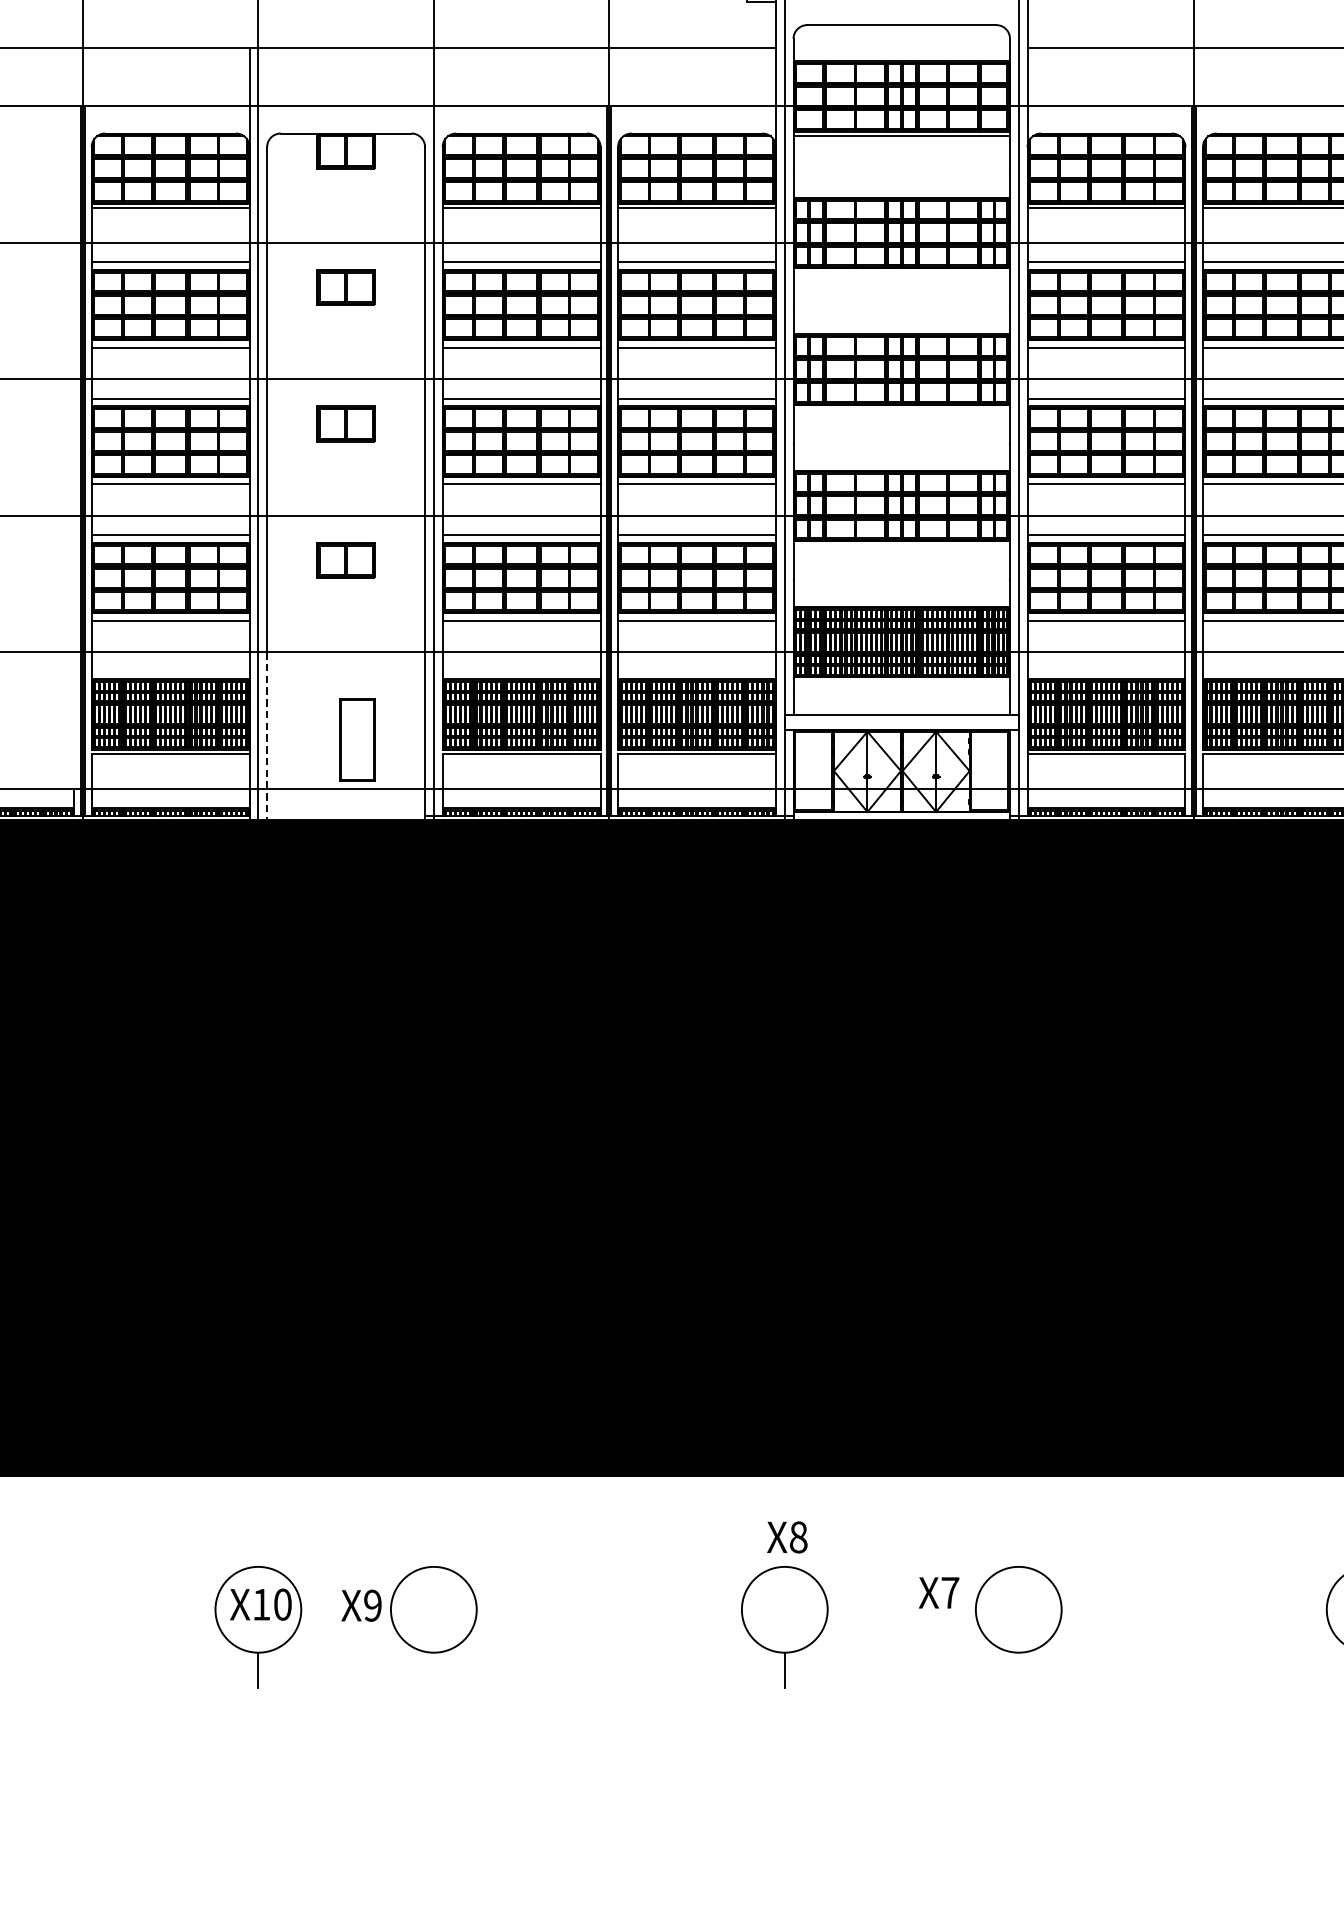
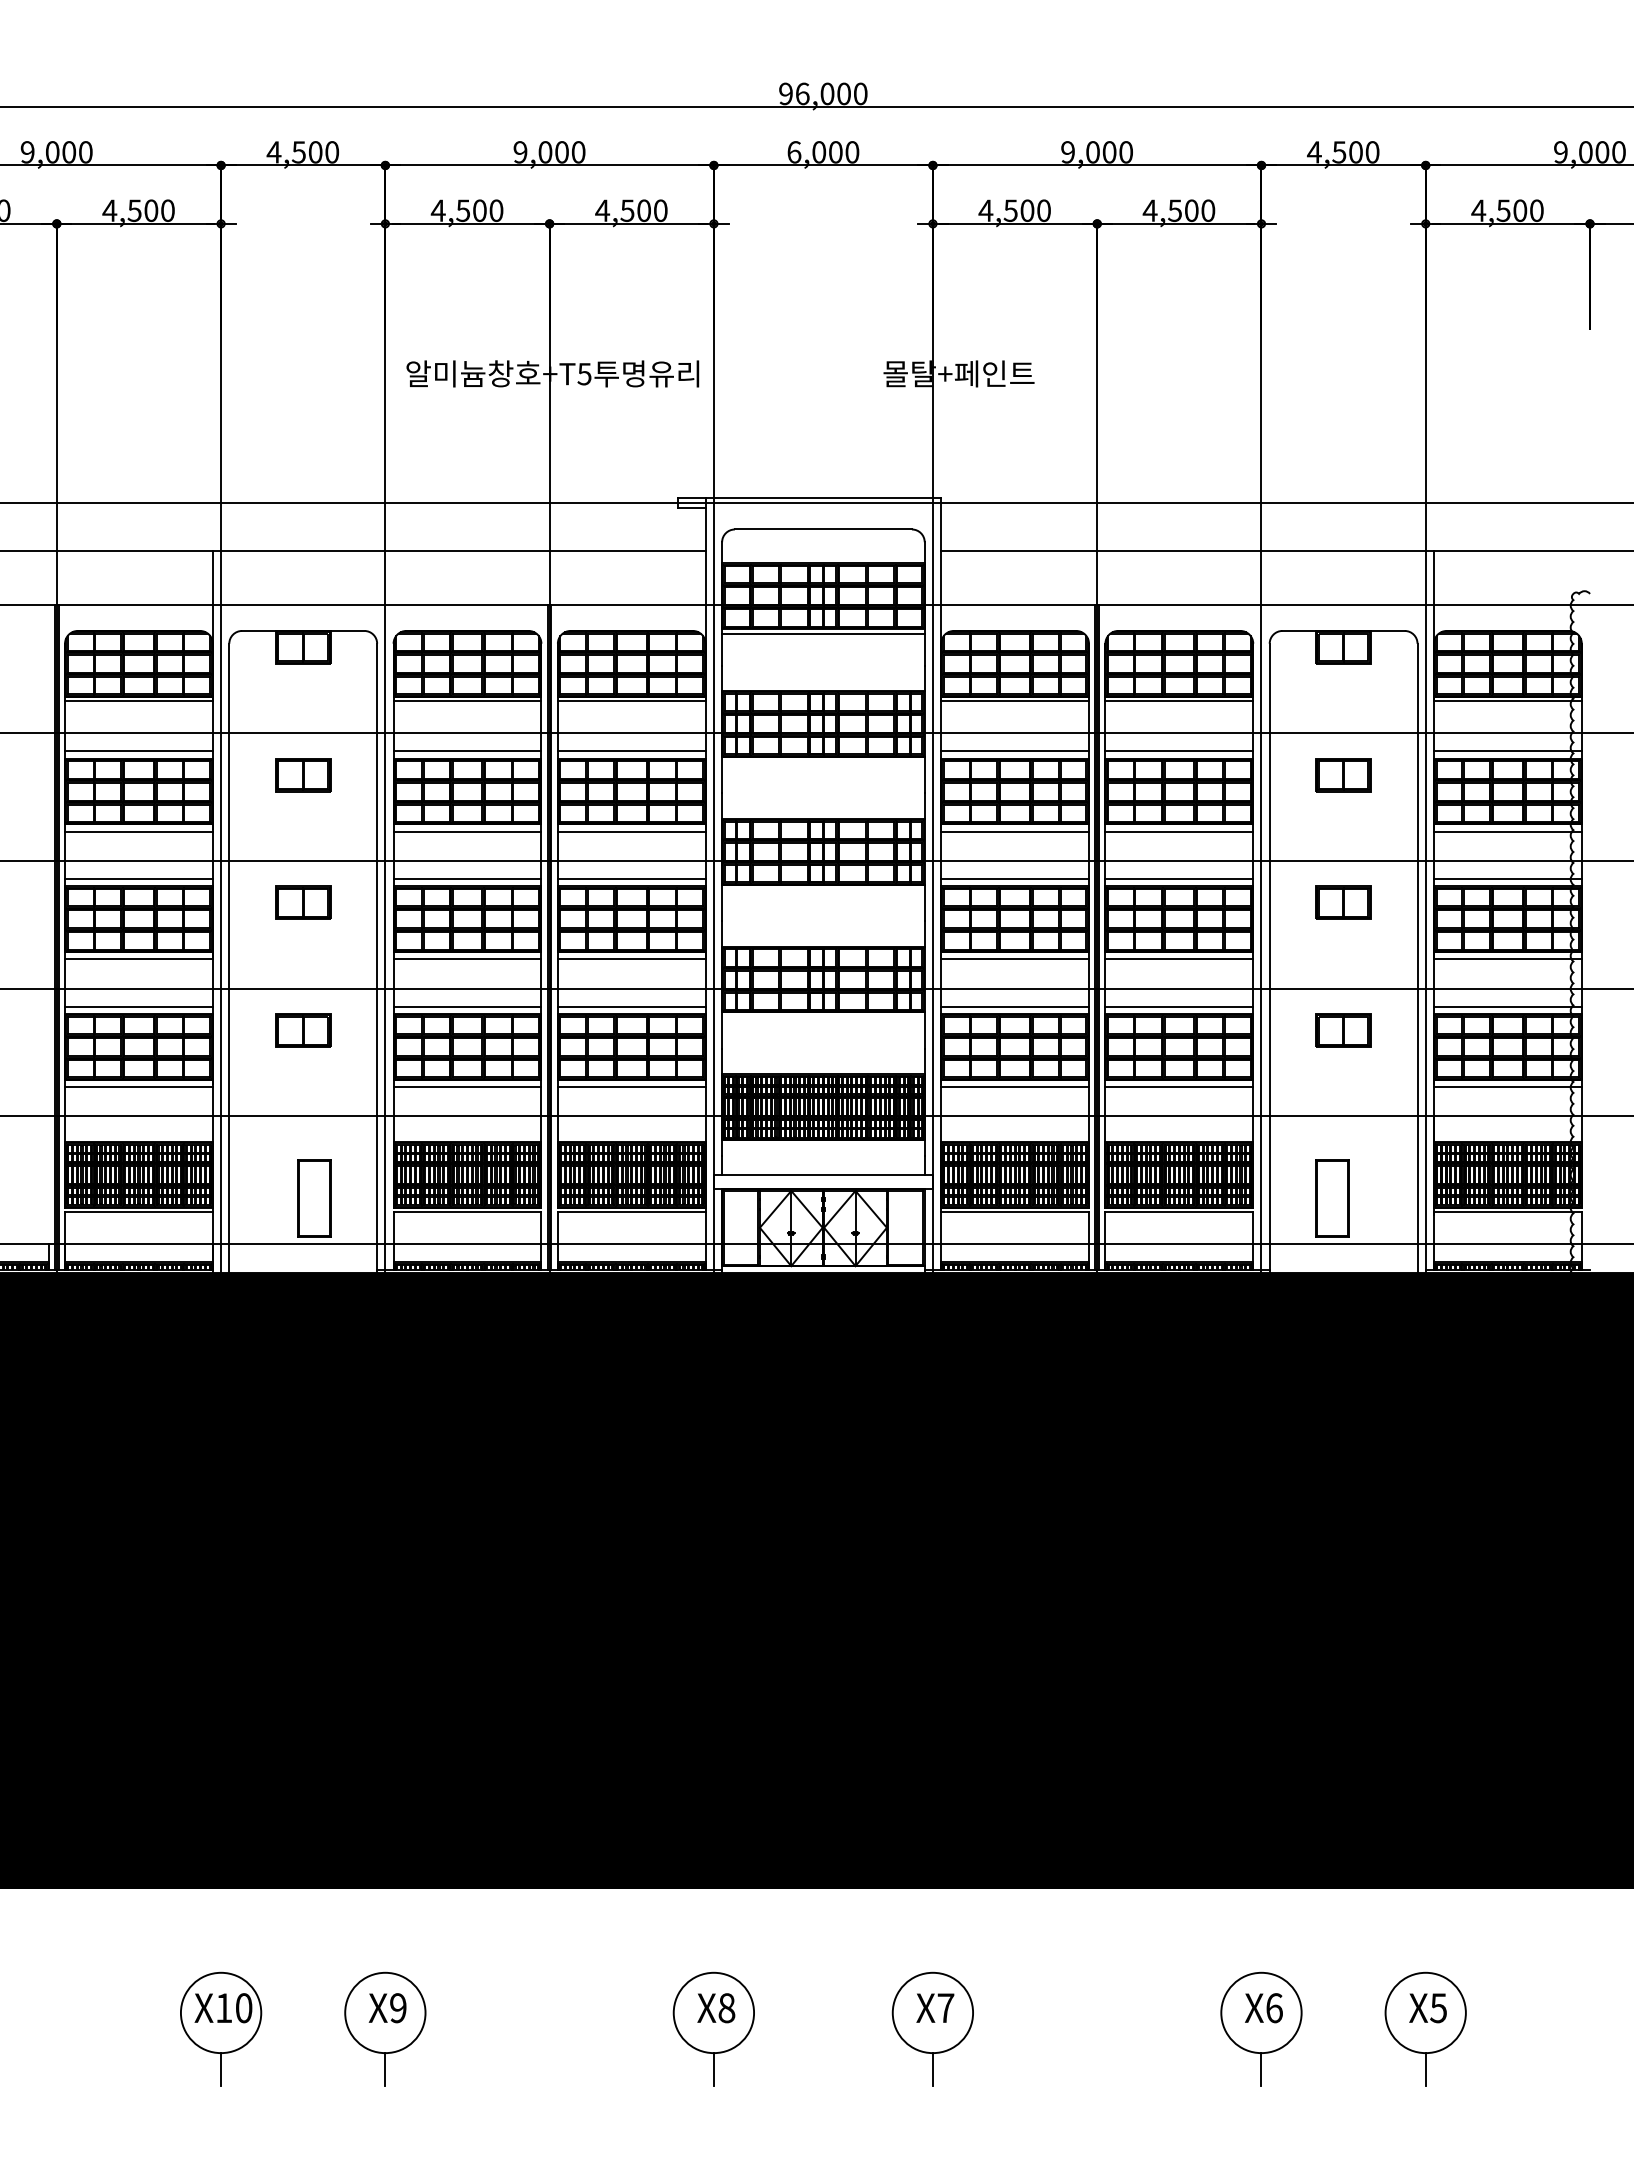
line: (267, 736) -> (229, 1195), dashed -> solid
text: (787, 1537) -> (716, 2008), moved
text: (939, 1592) -> (935, 2007), moved
text: (361, 1606) -> (387, 2008), moved
line: (433, 1670) -> (385, 2069), added
line: (1018, 1670) -> (932, 2069), added

